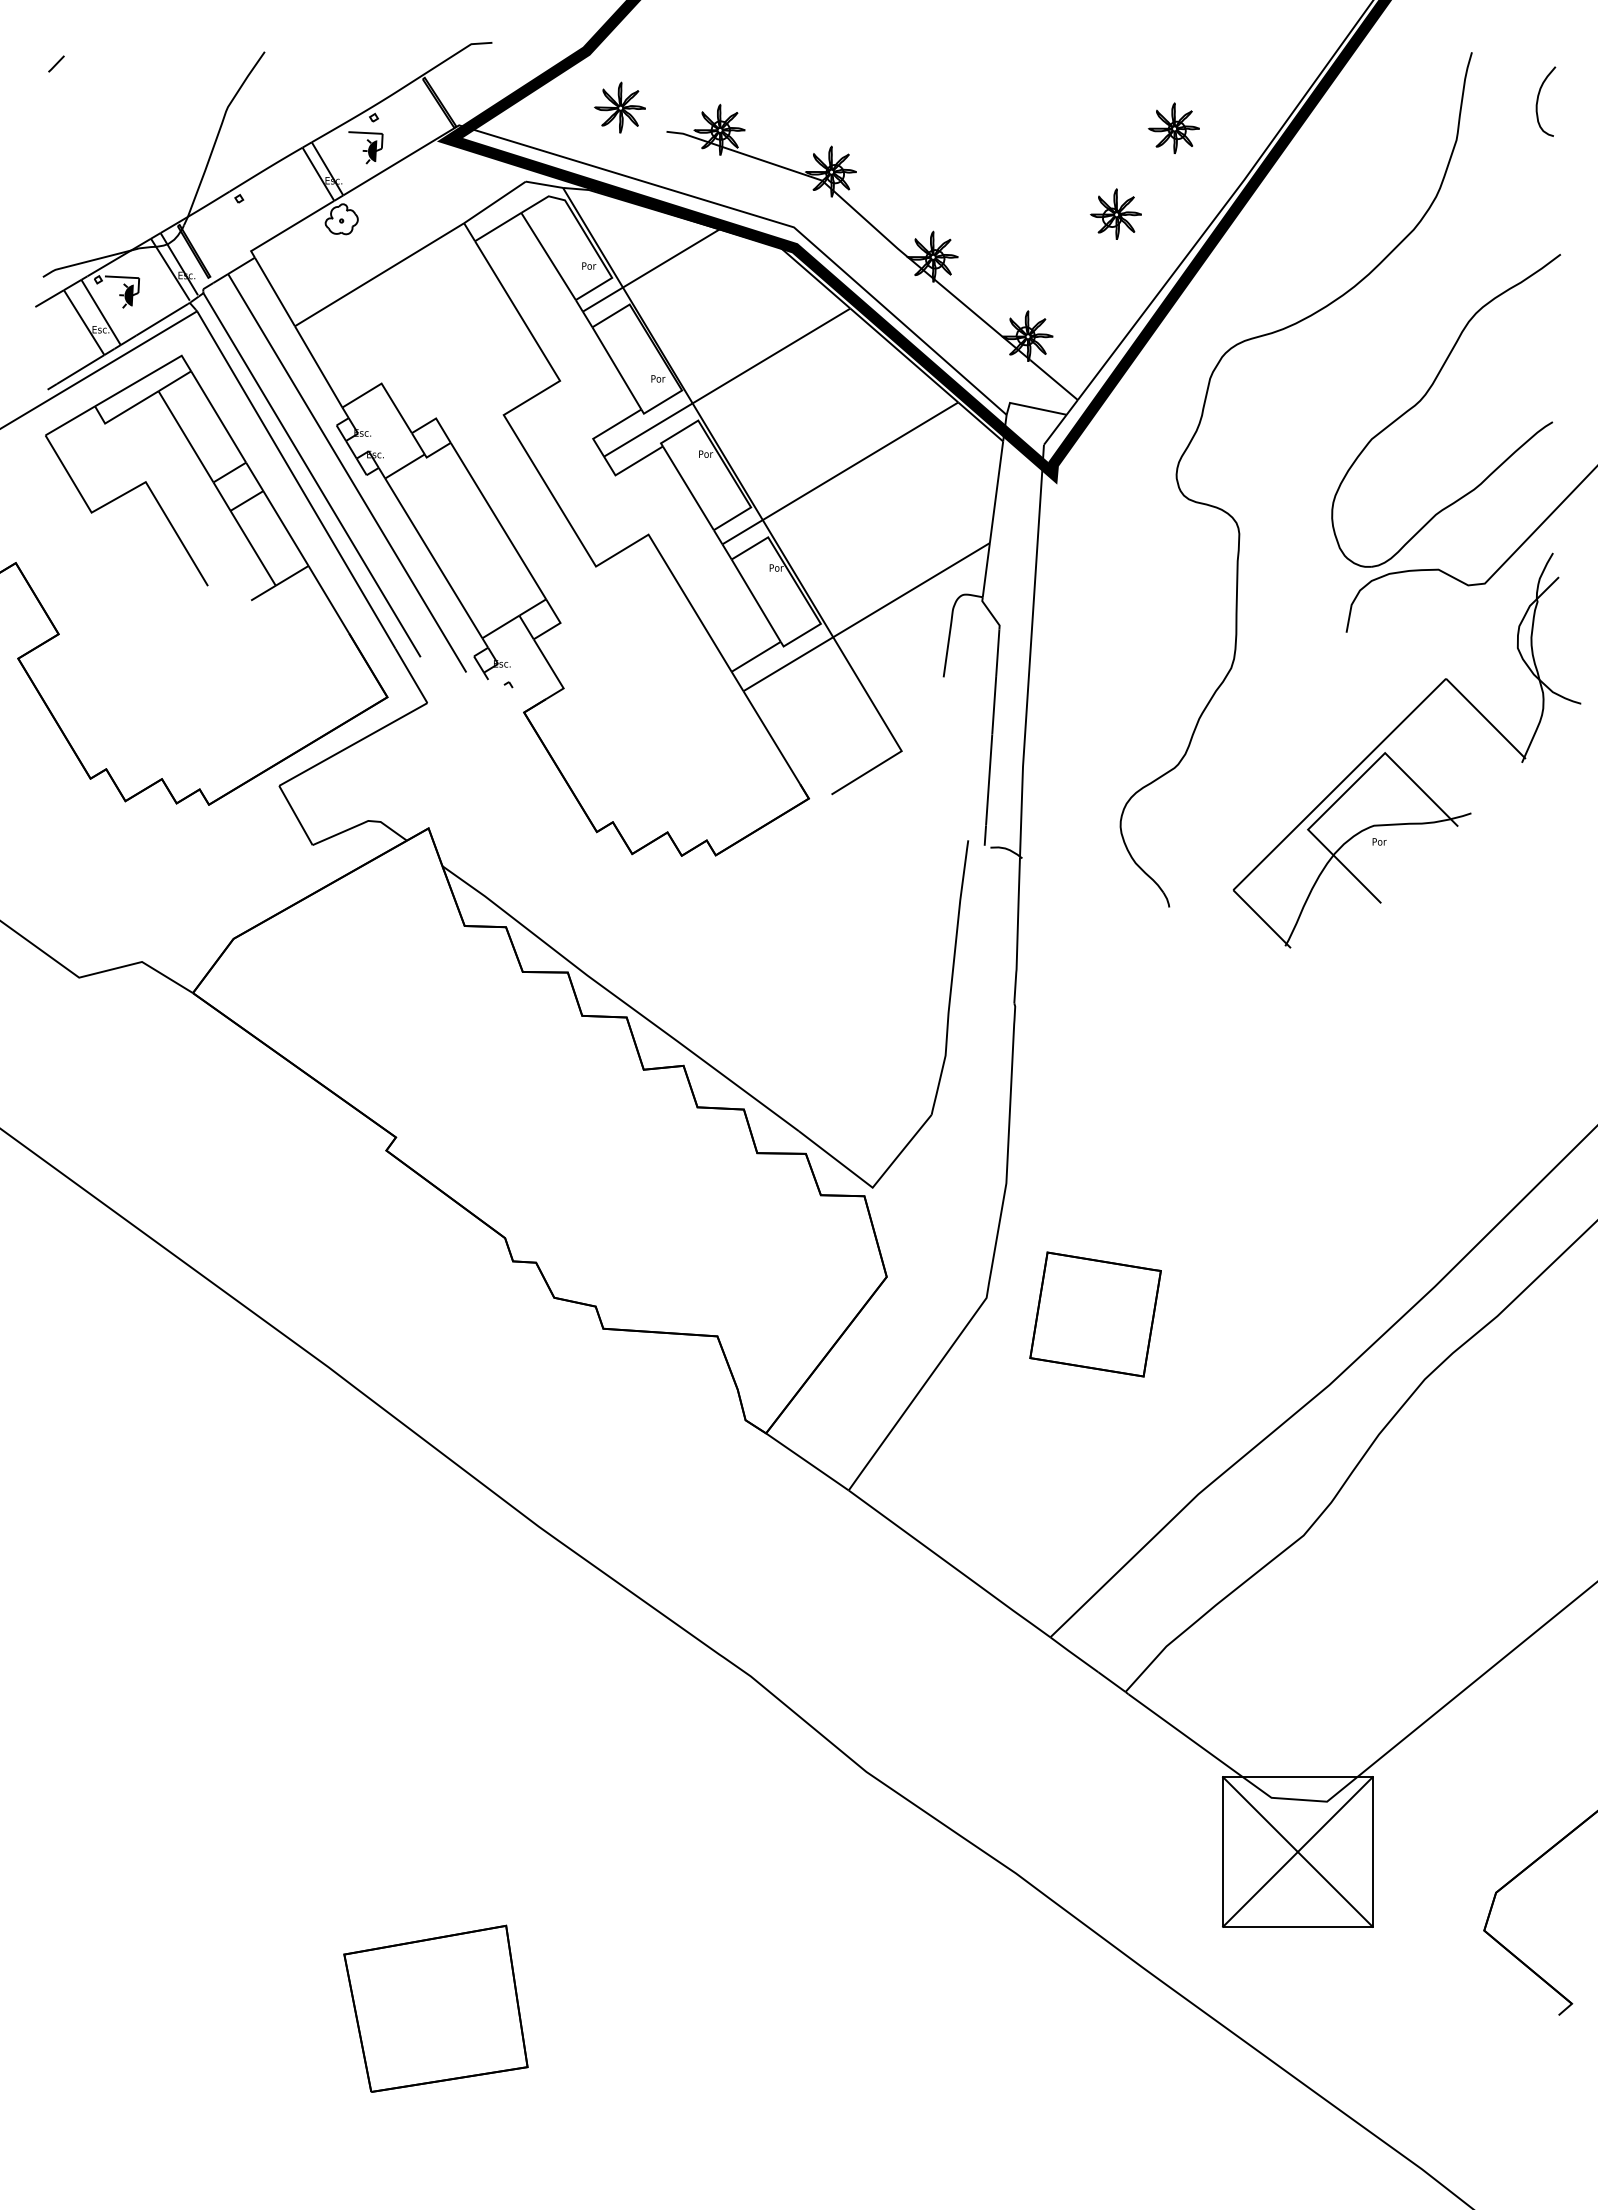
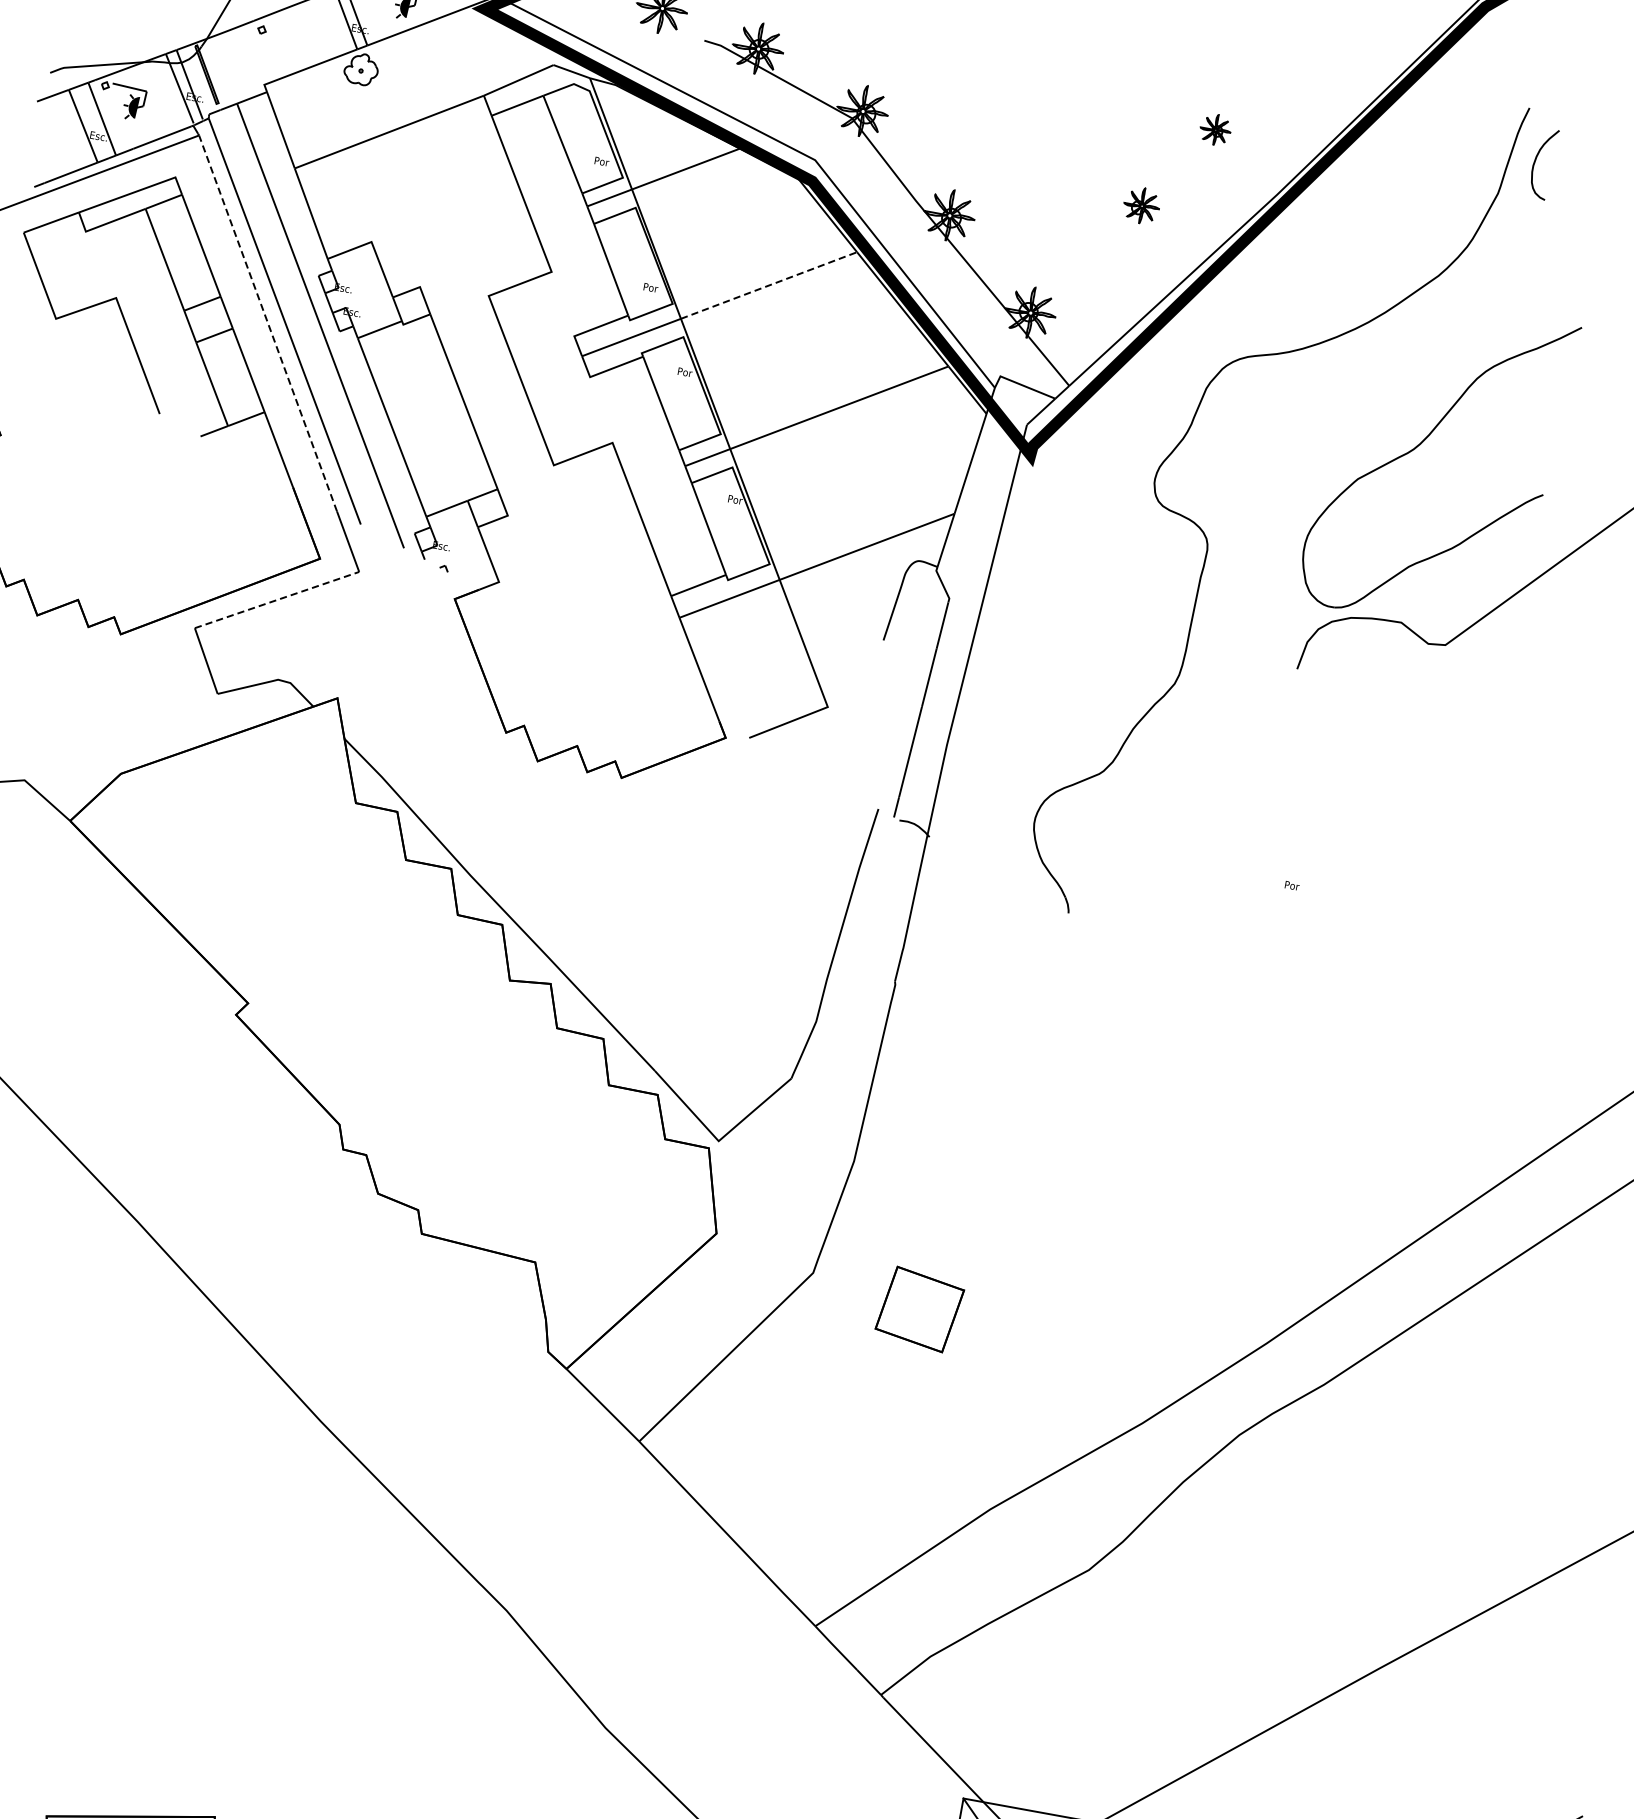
curve: (1538, 101) -> (1535, 162), moved
part: (1173, 127) -> (1215, 129), size x0.6
part: (1115, 213) -> (1141, 205), size x0.7
line: (771, 355) -> (769, 285), solid -> dashed
line: (296, 480) -> (268, 323), solid -> dashed
line: (353, 744) -> (277, 600), solid -> dashed
part: (1394, 761) -> (1321, 807), removed
part: (1095, 1314) -> (919, 1309), size x0.6

